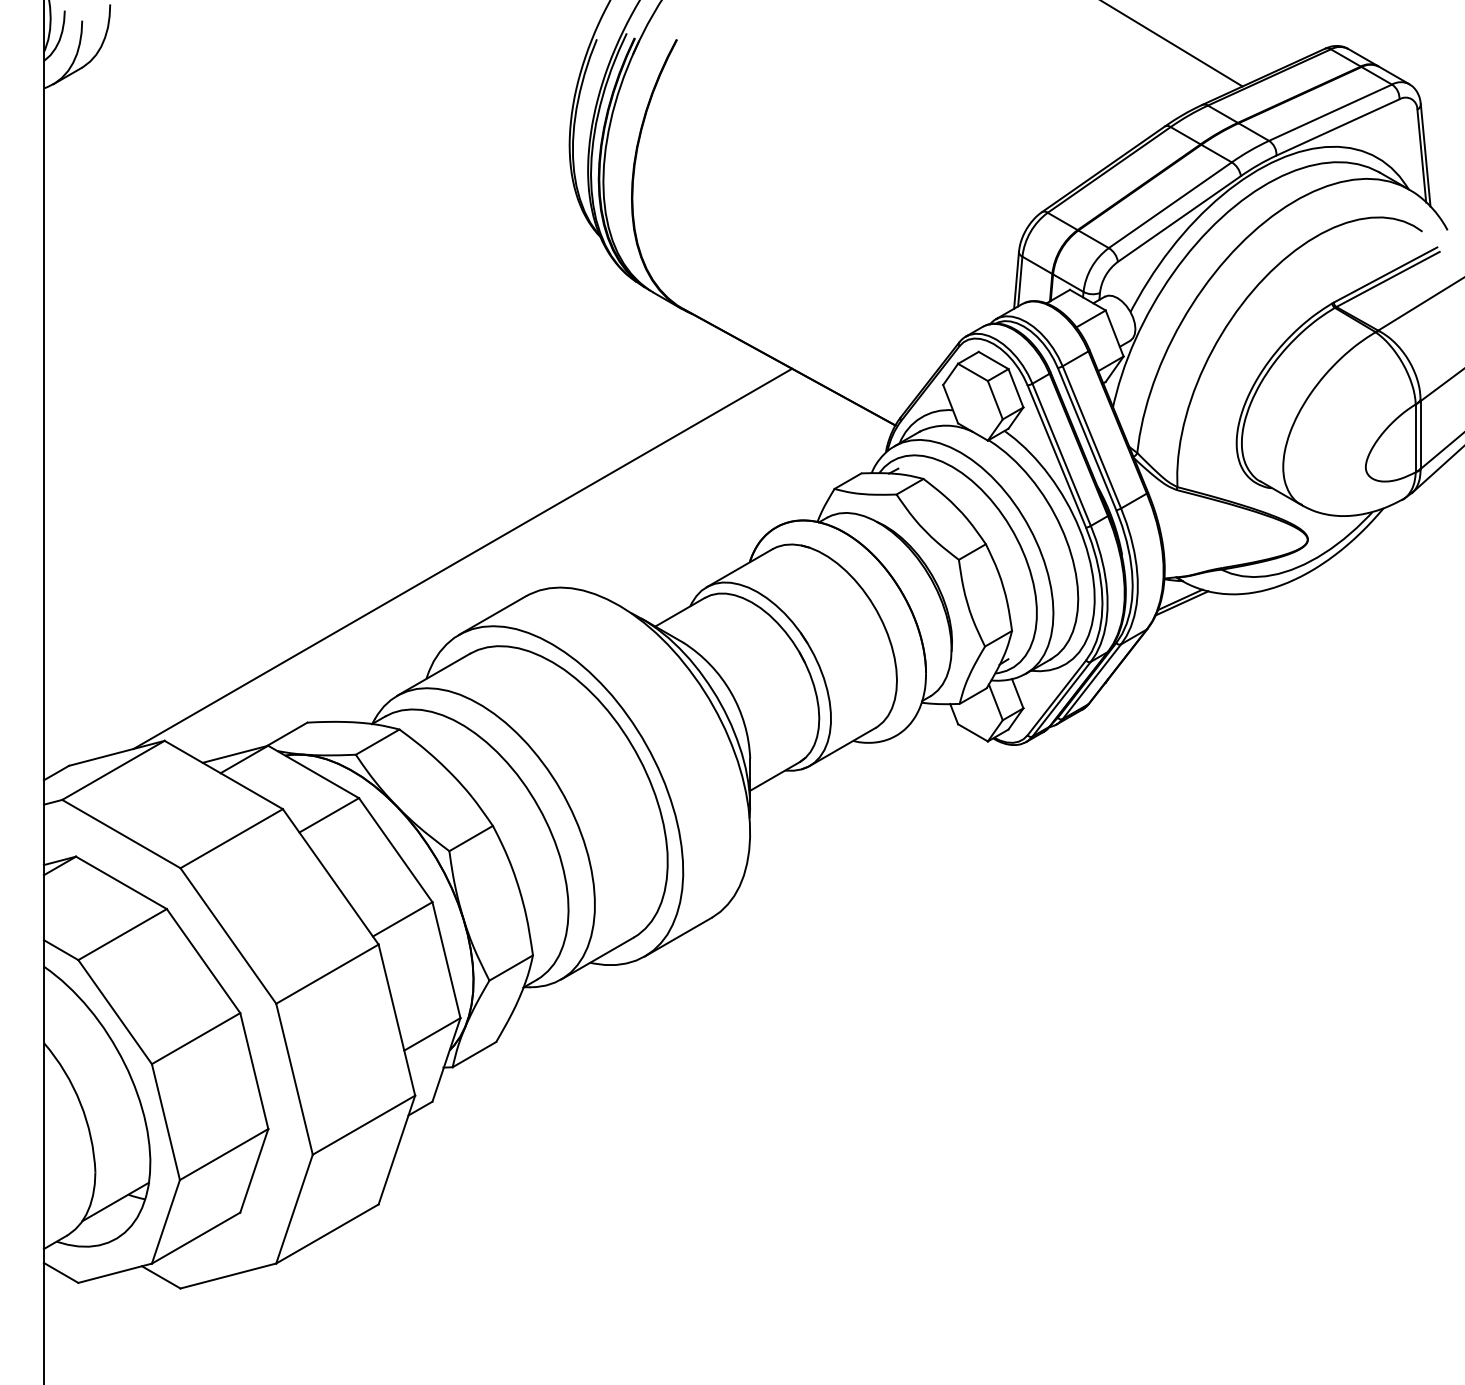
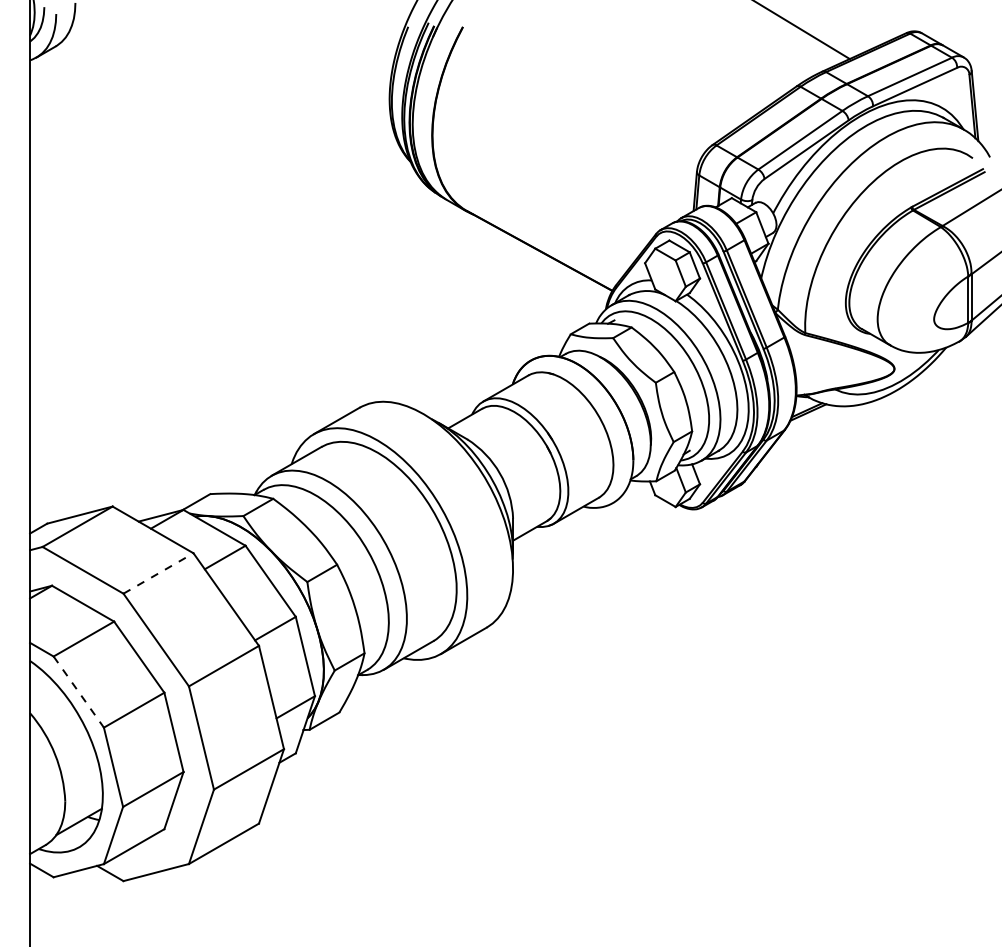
line: (462, 559) -> (316, 382), removed
line: (231, 838) -> (158, 573), solid -> dashed
line: (114, 1012) -> (78, 692), solid -> dashed

